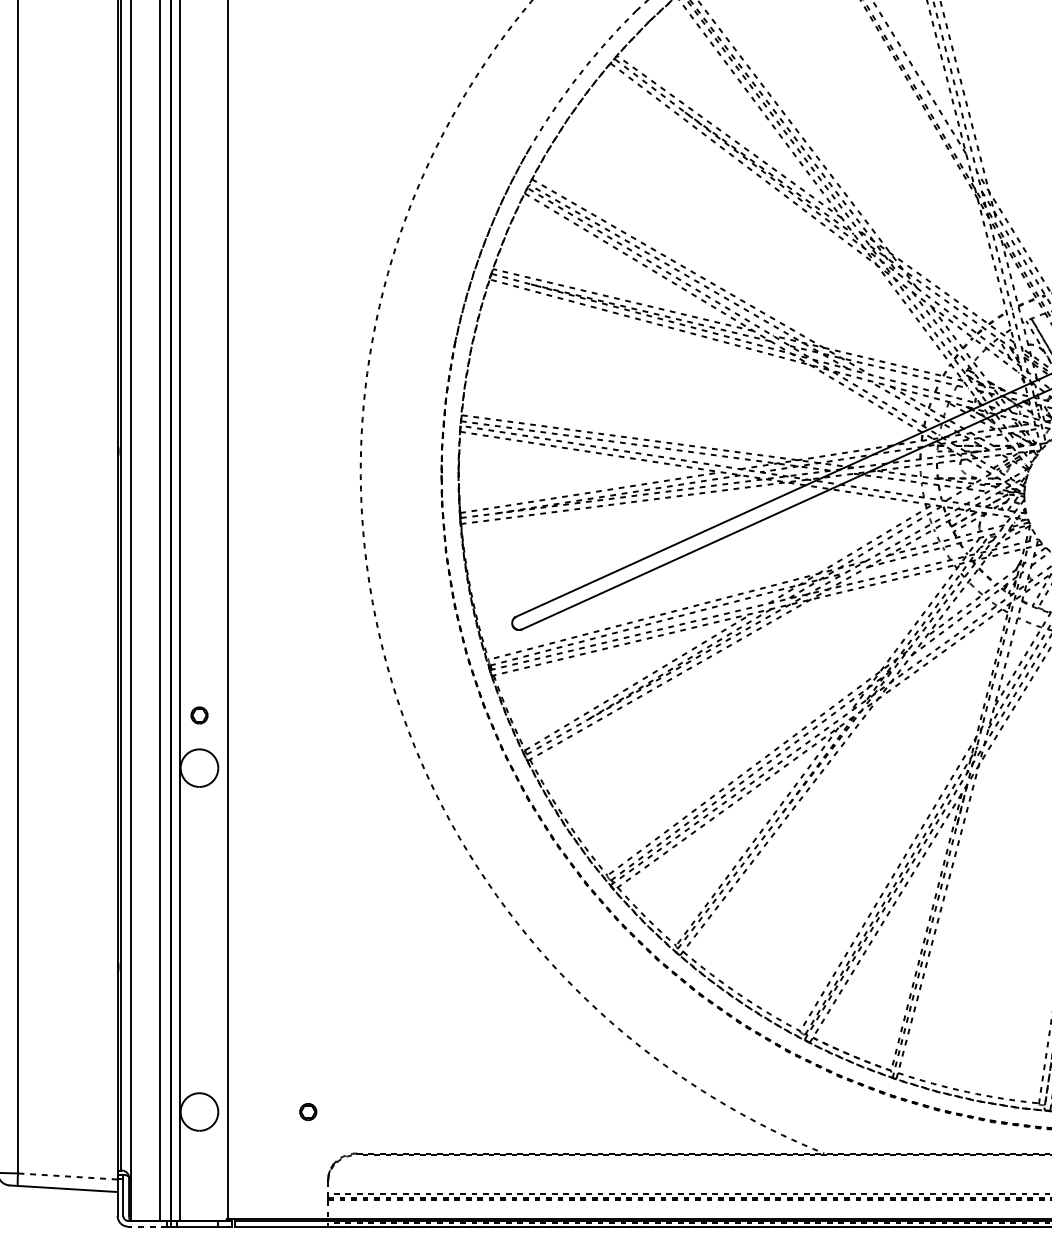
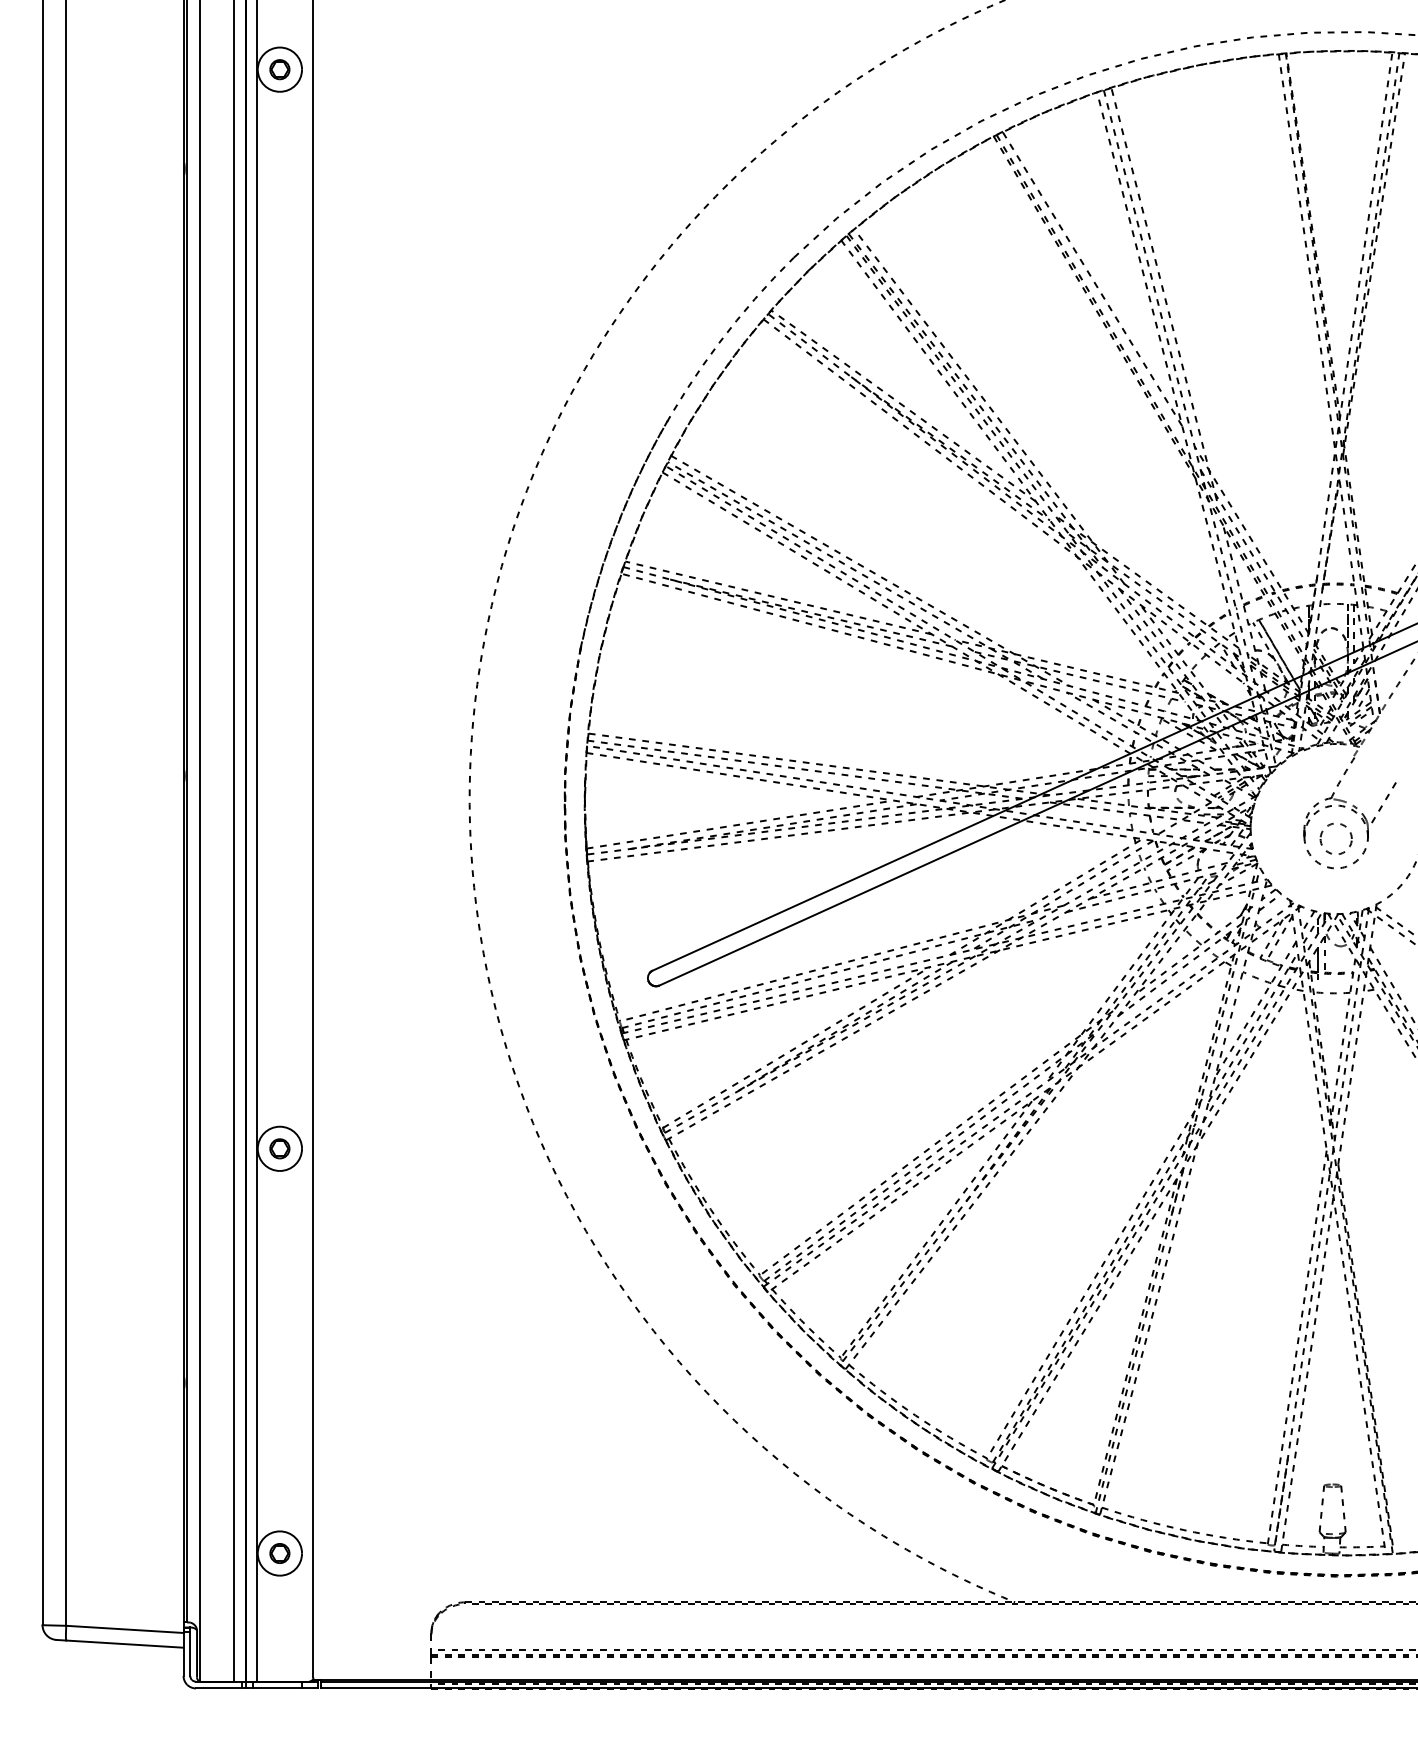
part: (199, 715) -> (279, 1148), moved
part: (307, 1111) -> (279, 1553), moved
line: (67, 1176) -> (124, 1629), dashed -> solid
line: (147, 1226) -> (218, 1688), dashed -> solid

